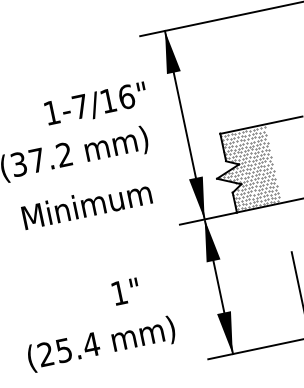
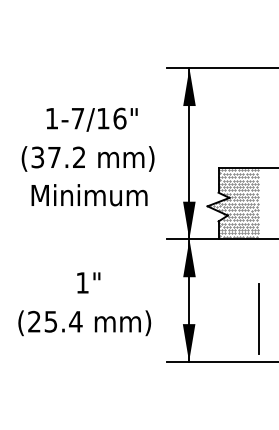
text: (95, 104) -> (91, 119), moved
text: (86, 205) -> (89, 195), moved
text: (125, 291) -> (88, 282), moved
text: (101, 344) -> (84, 323), moved

